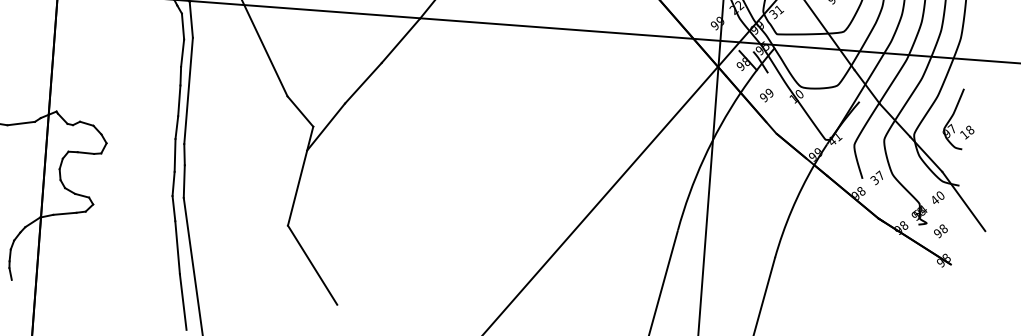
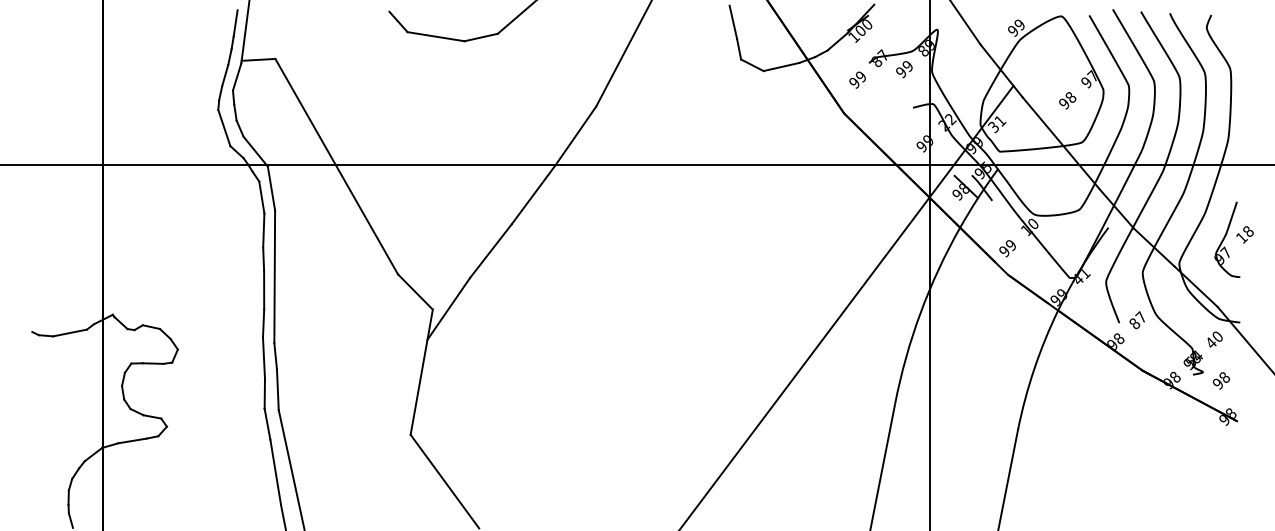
text: (766, 95) -> (1007, 248), moved
text: (966, 132) -> (1244, 234), moved
text: (874, 180) -> (1134, 323), 37 -> 87

